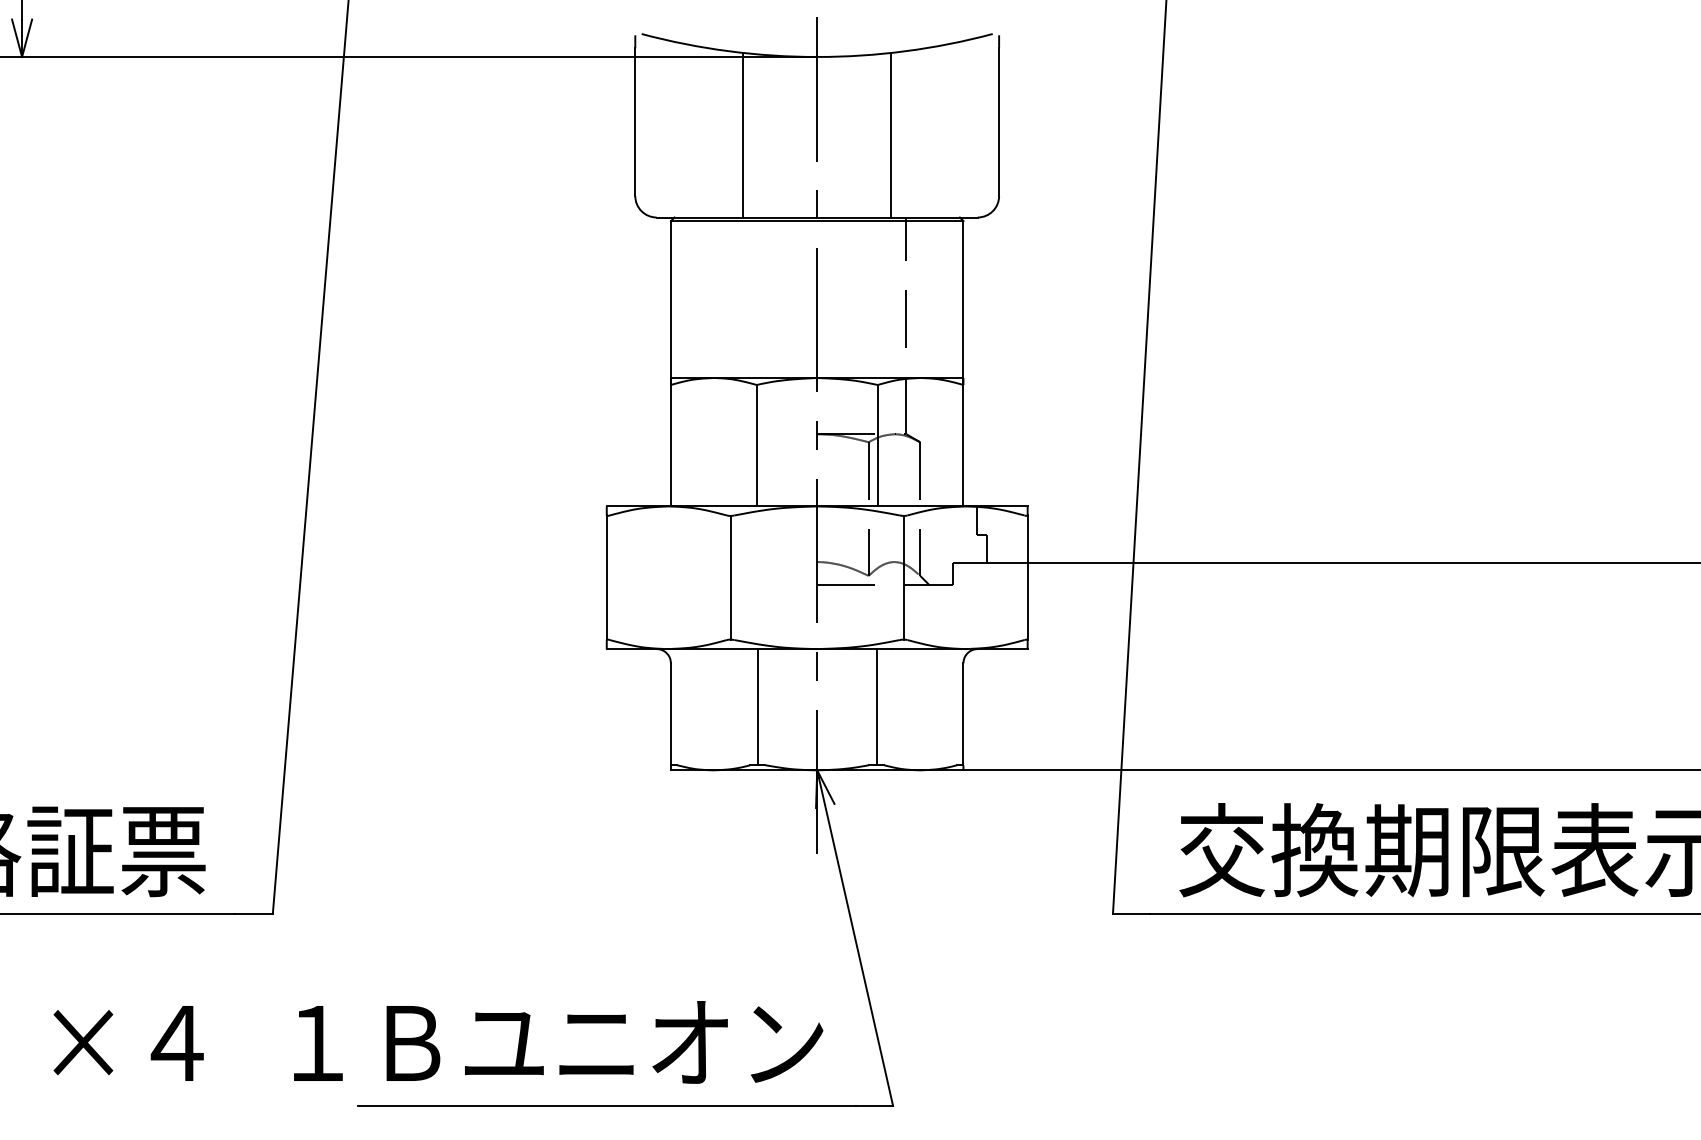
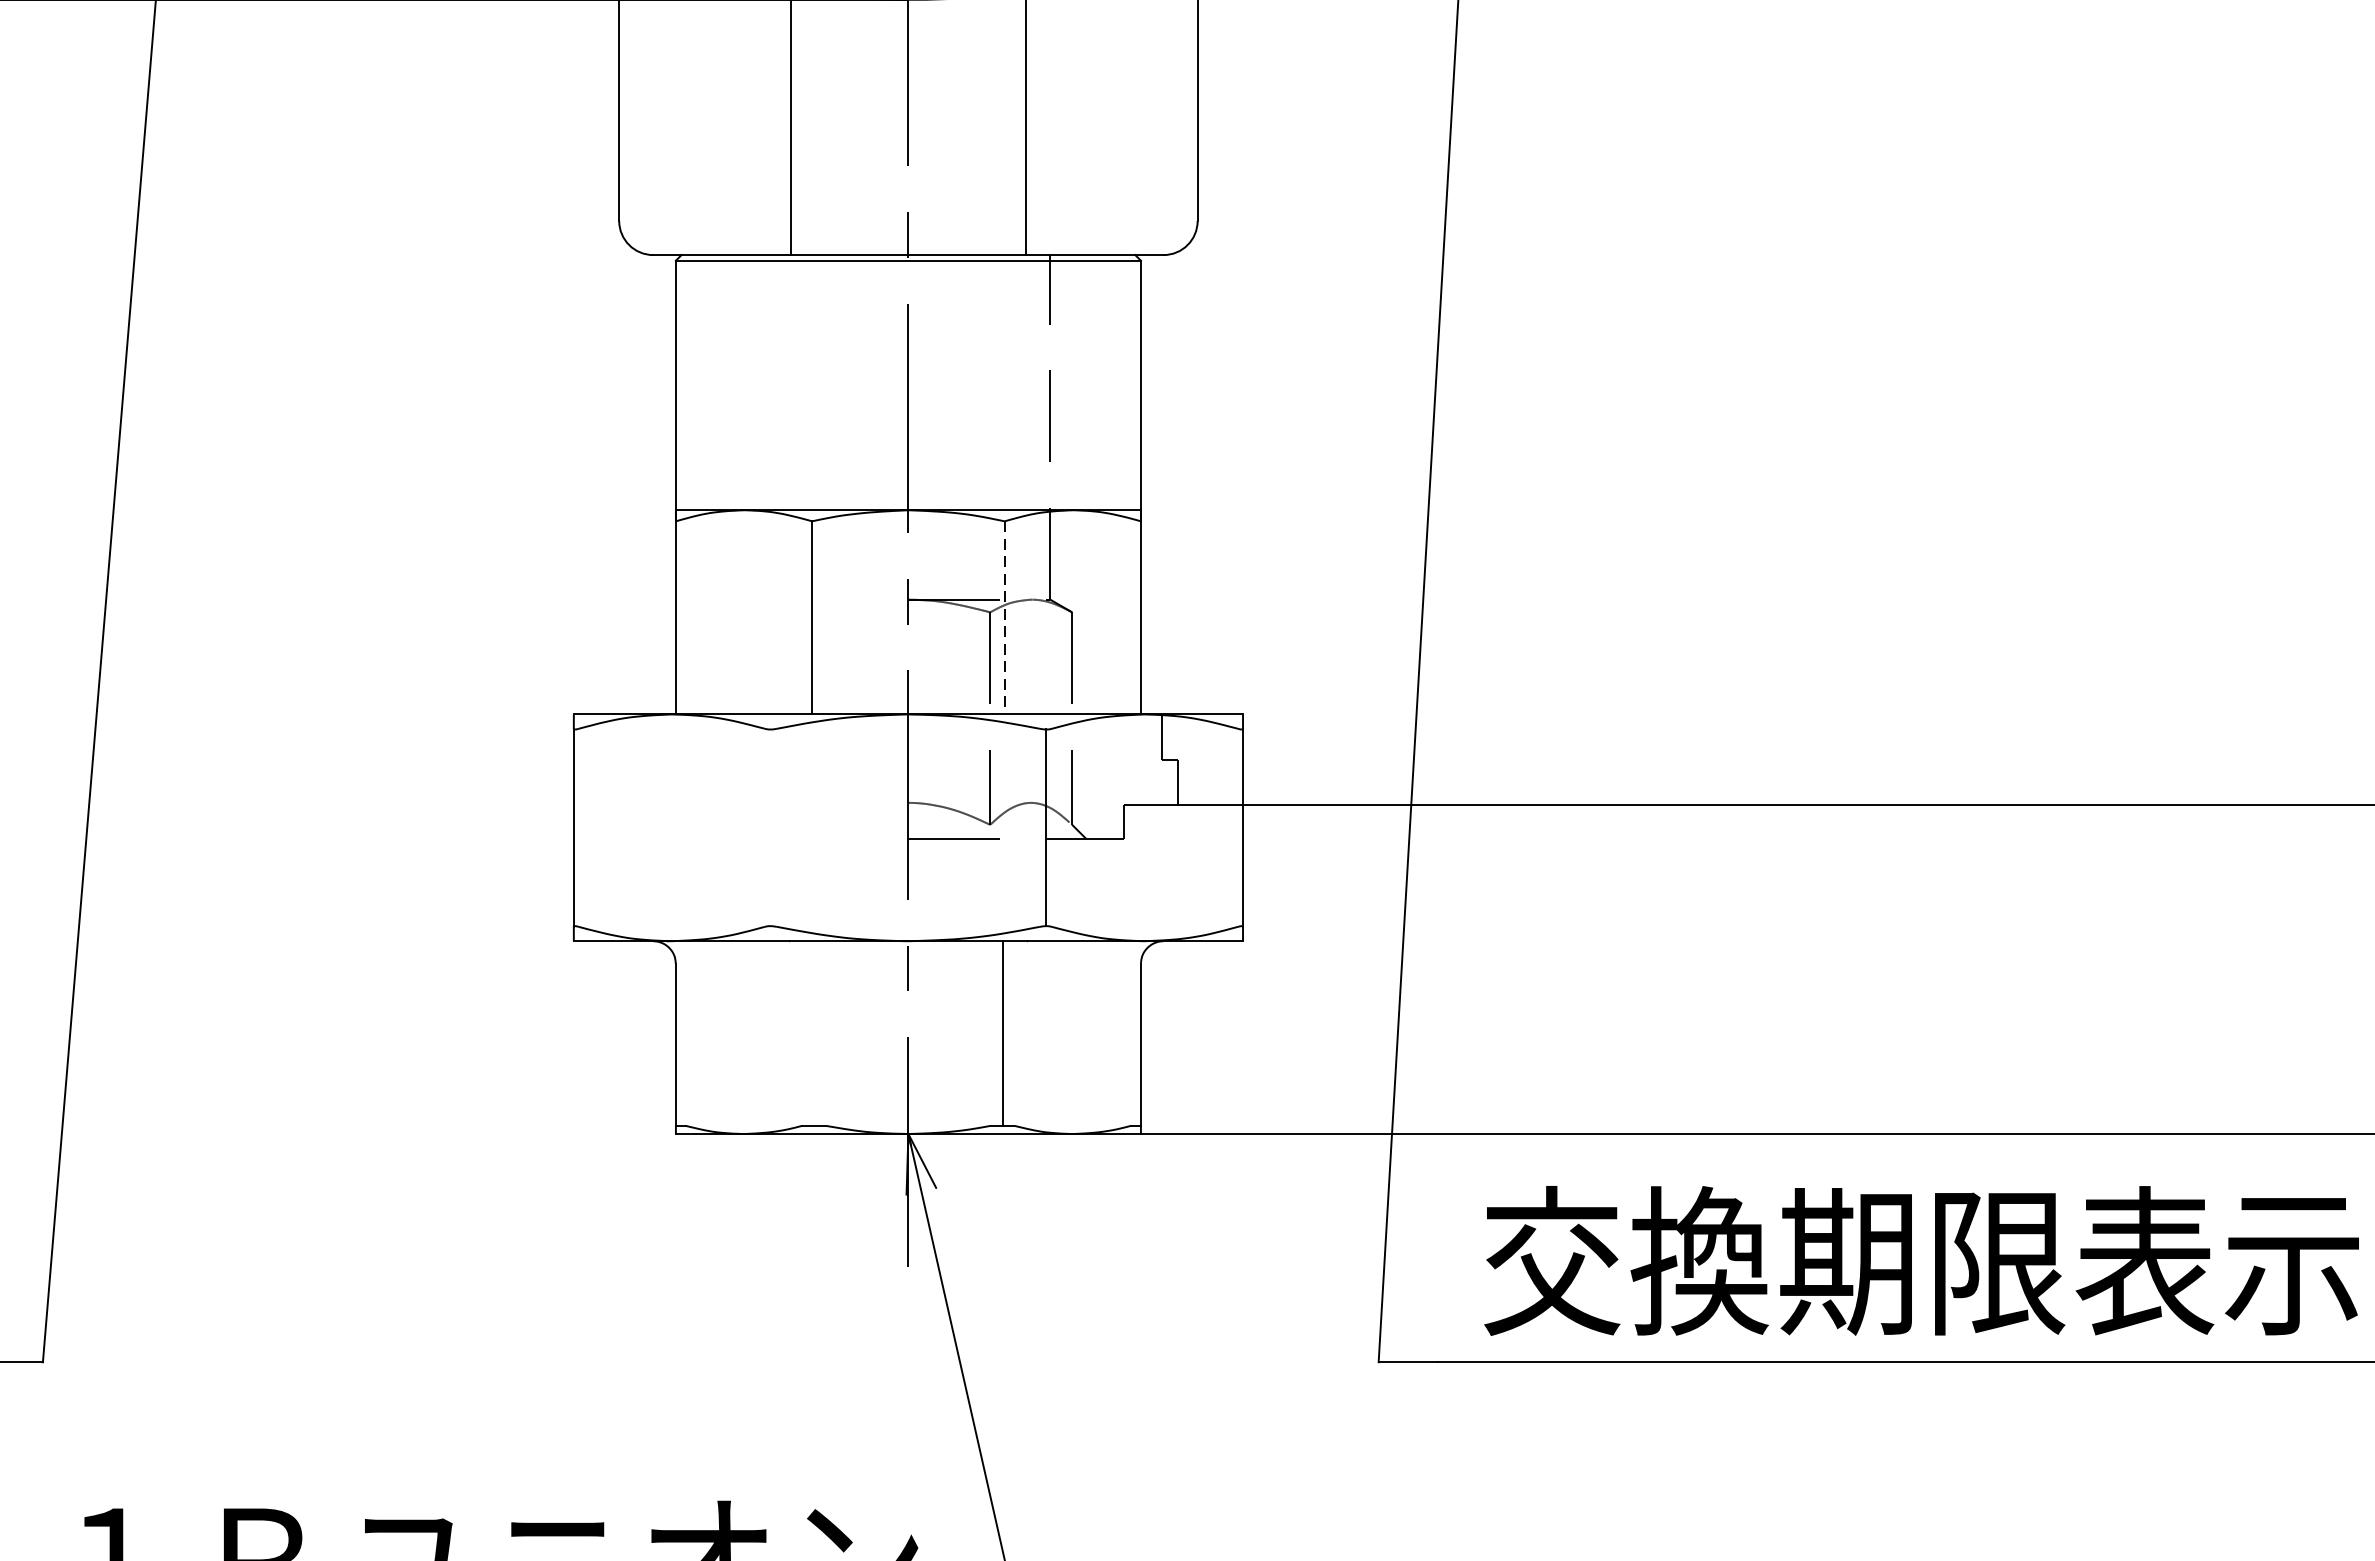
line: (877, 445) -> (1004, 617), solid -> dashed
line: (730, 577) -> (770, 827), removed
line: (757, 707) -> (813, 1034), removed

